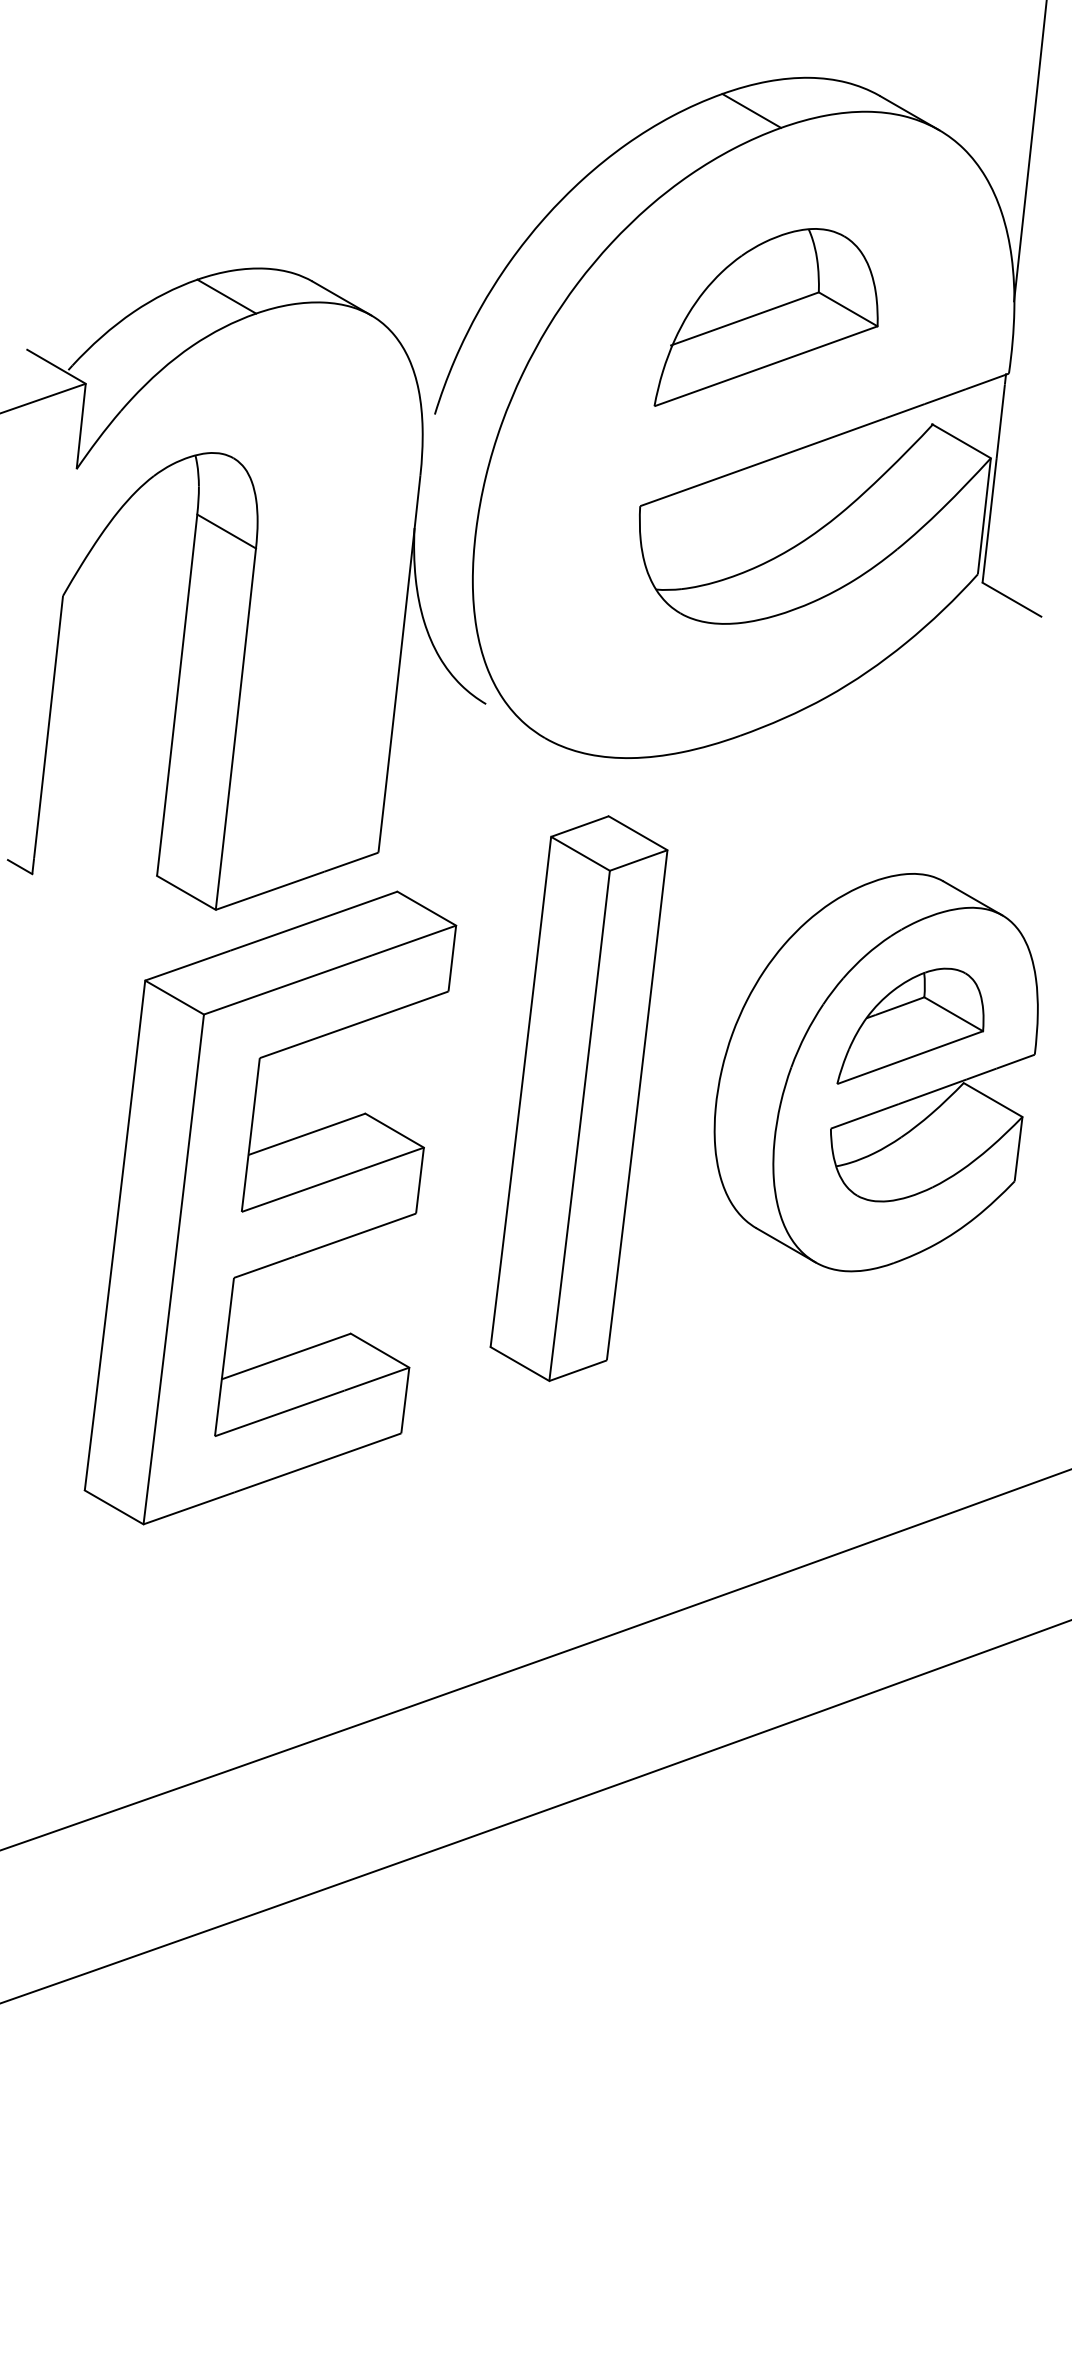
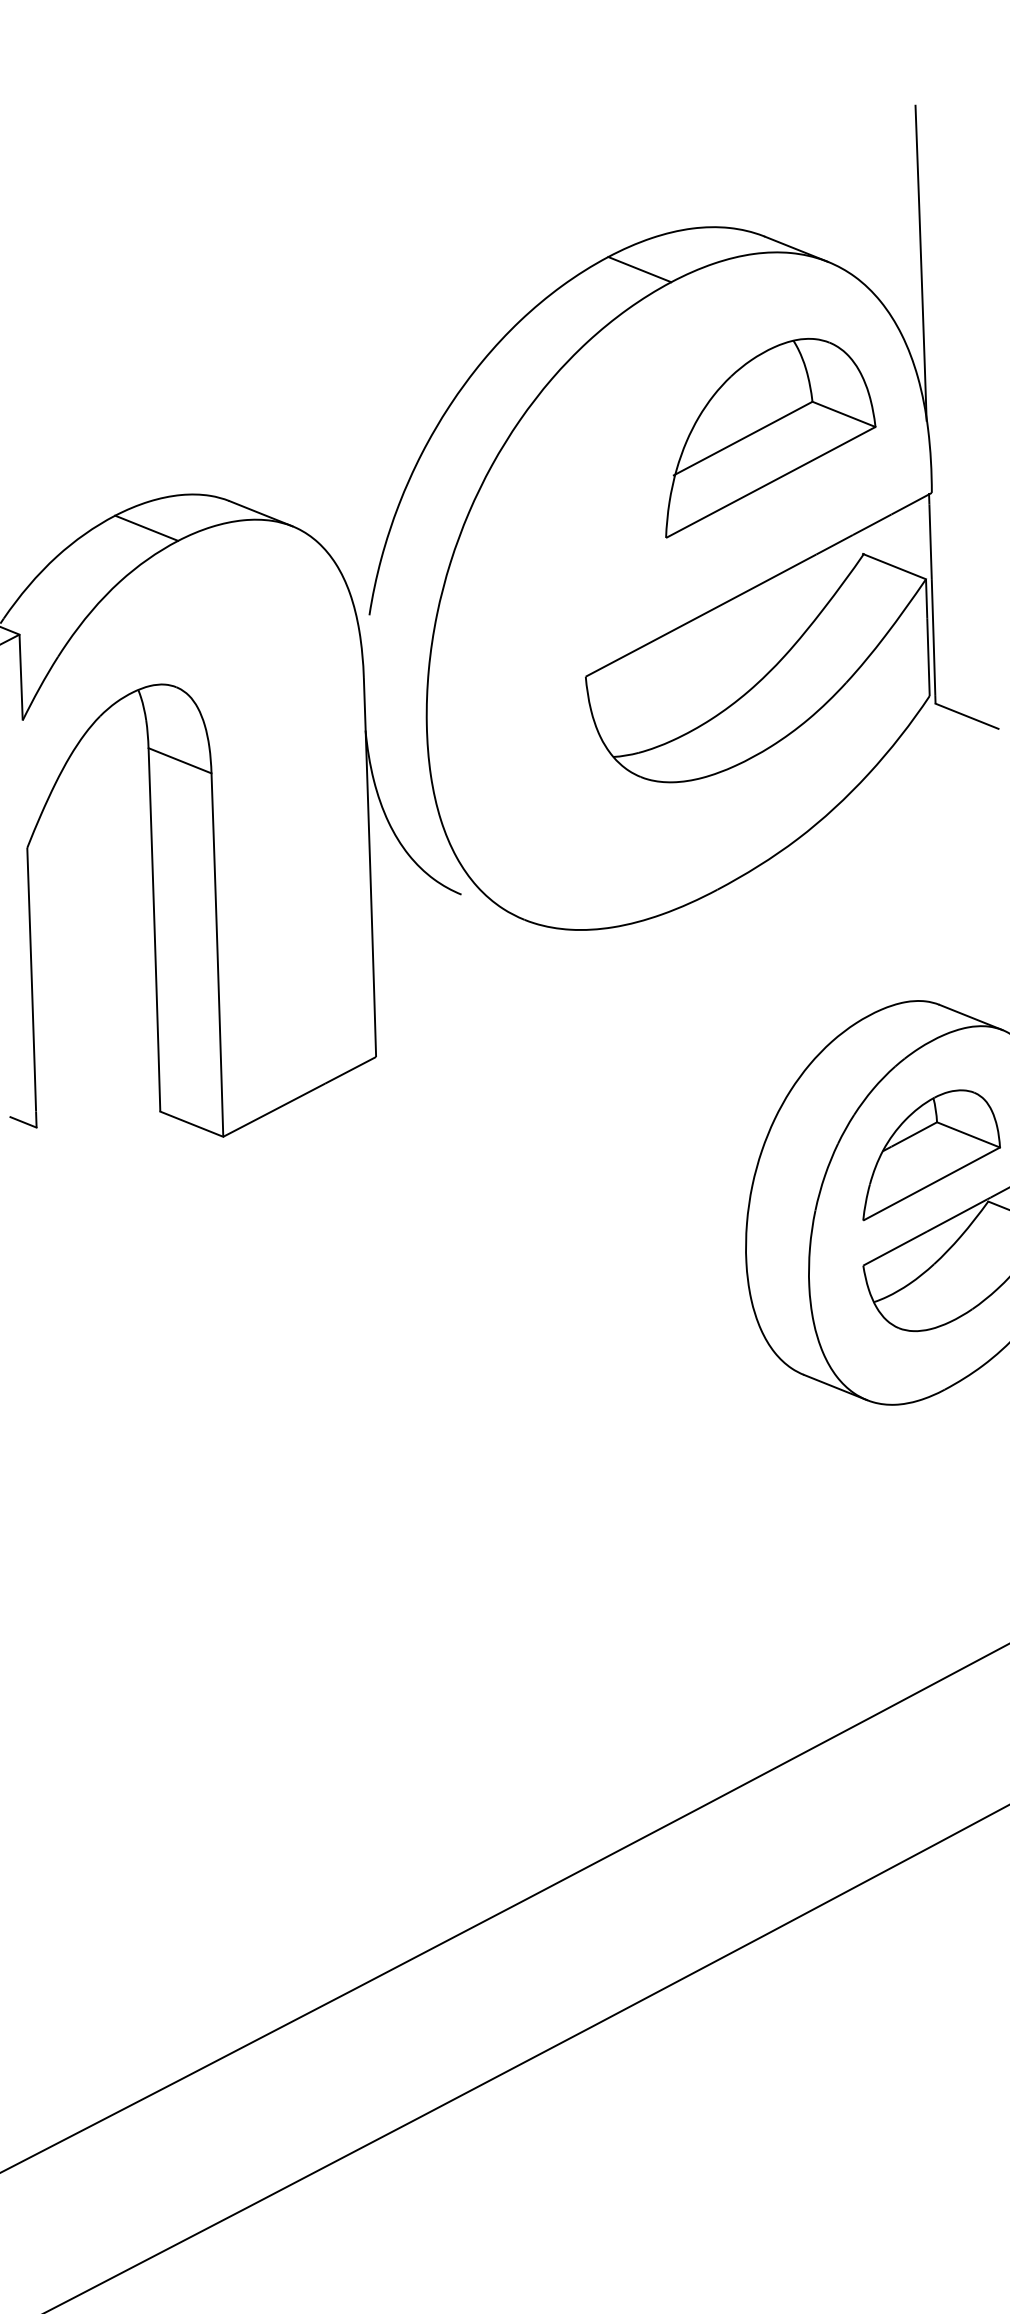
part: (765, 317) -> (763, 434), moved
part: (578, 1098) -> (609, 1271), removed
part: (270, 1207) -> (319, 1423), removed

